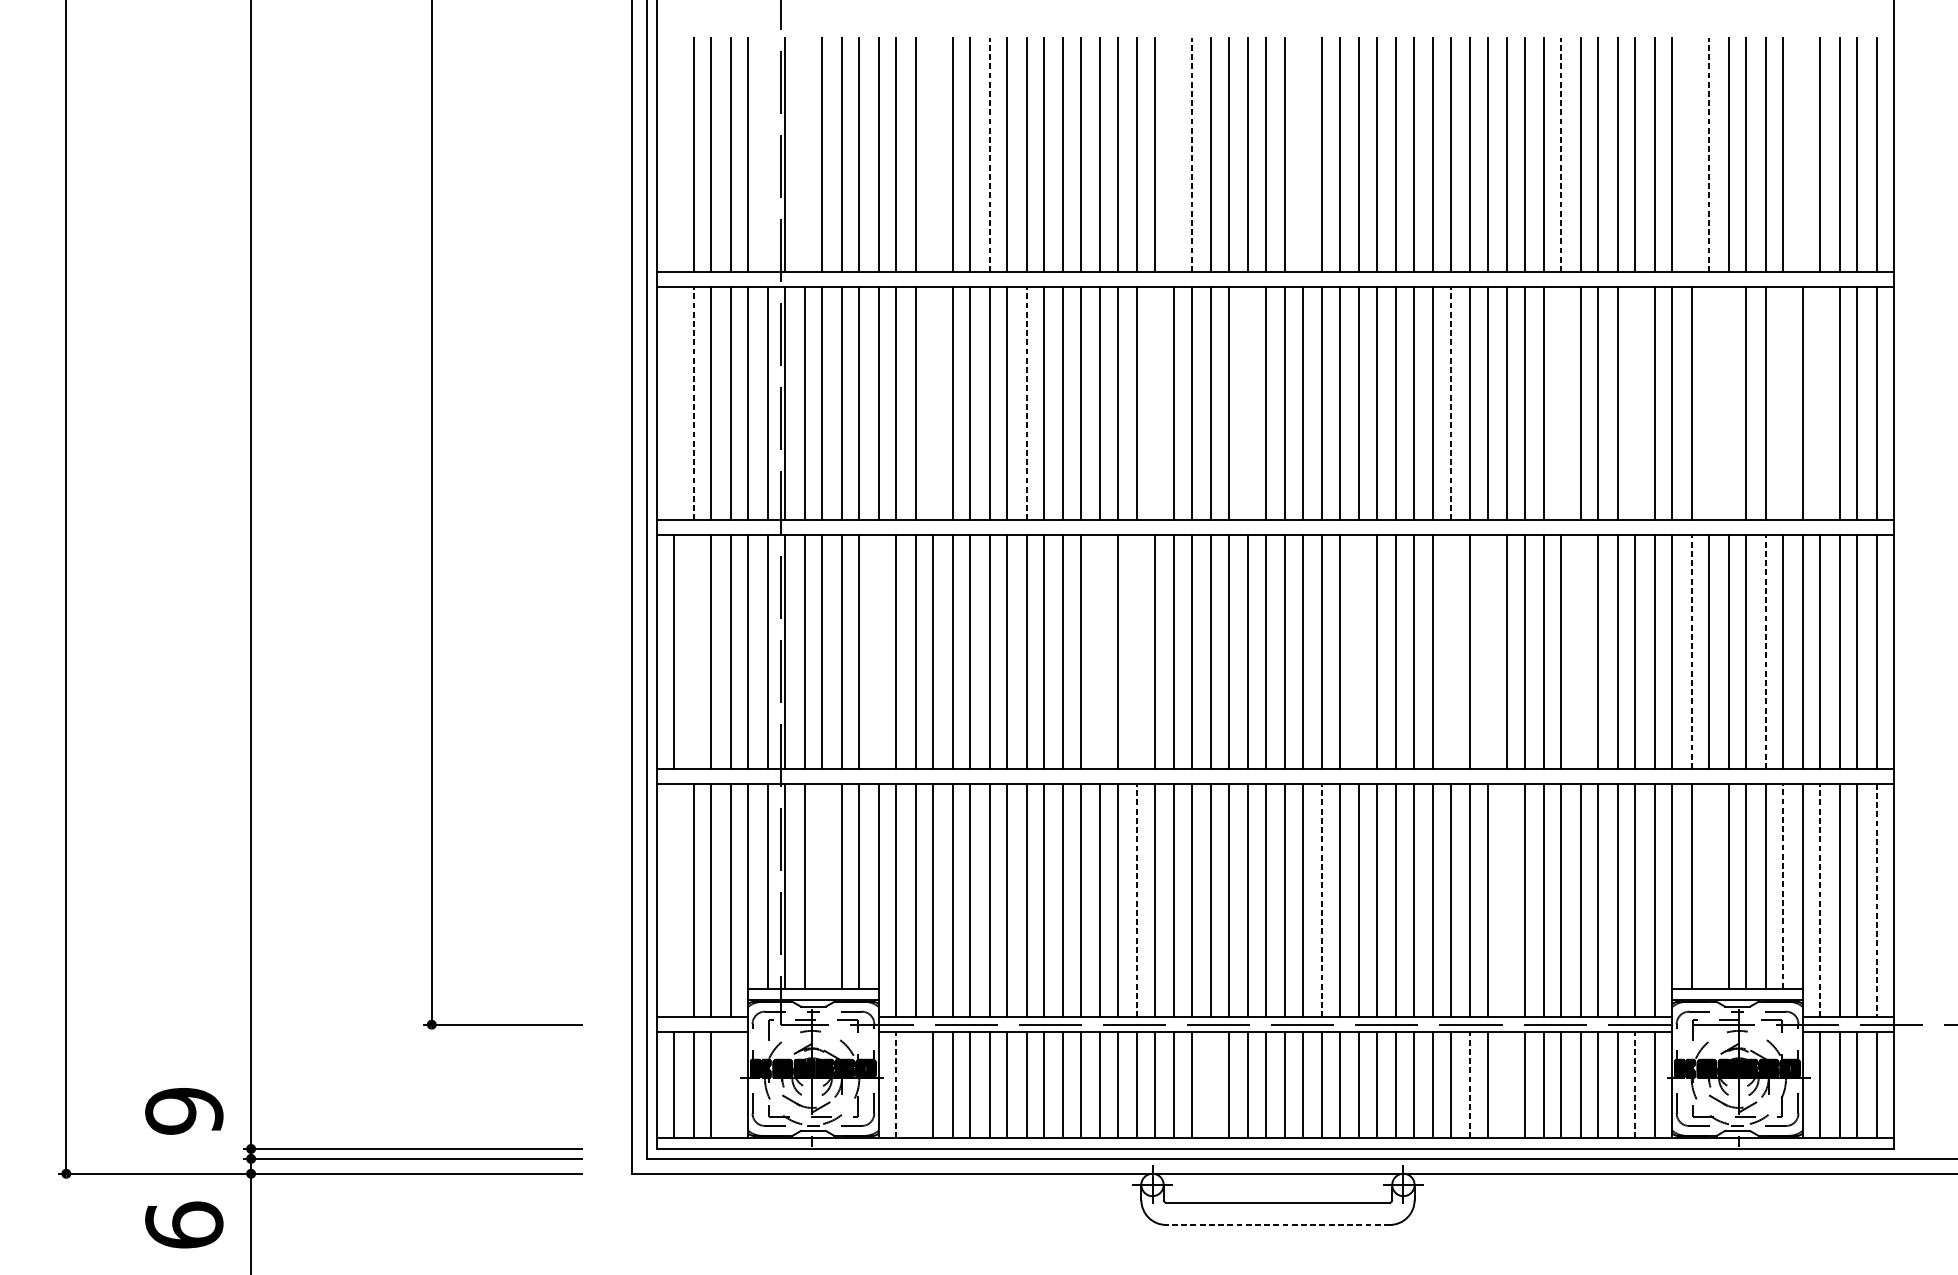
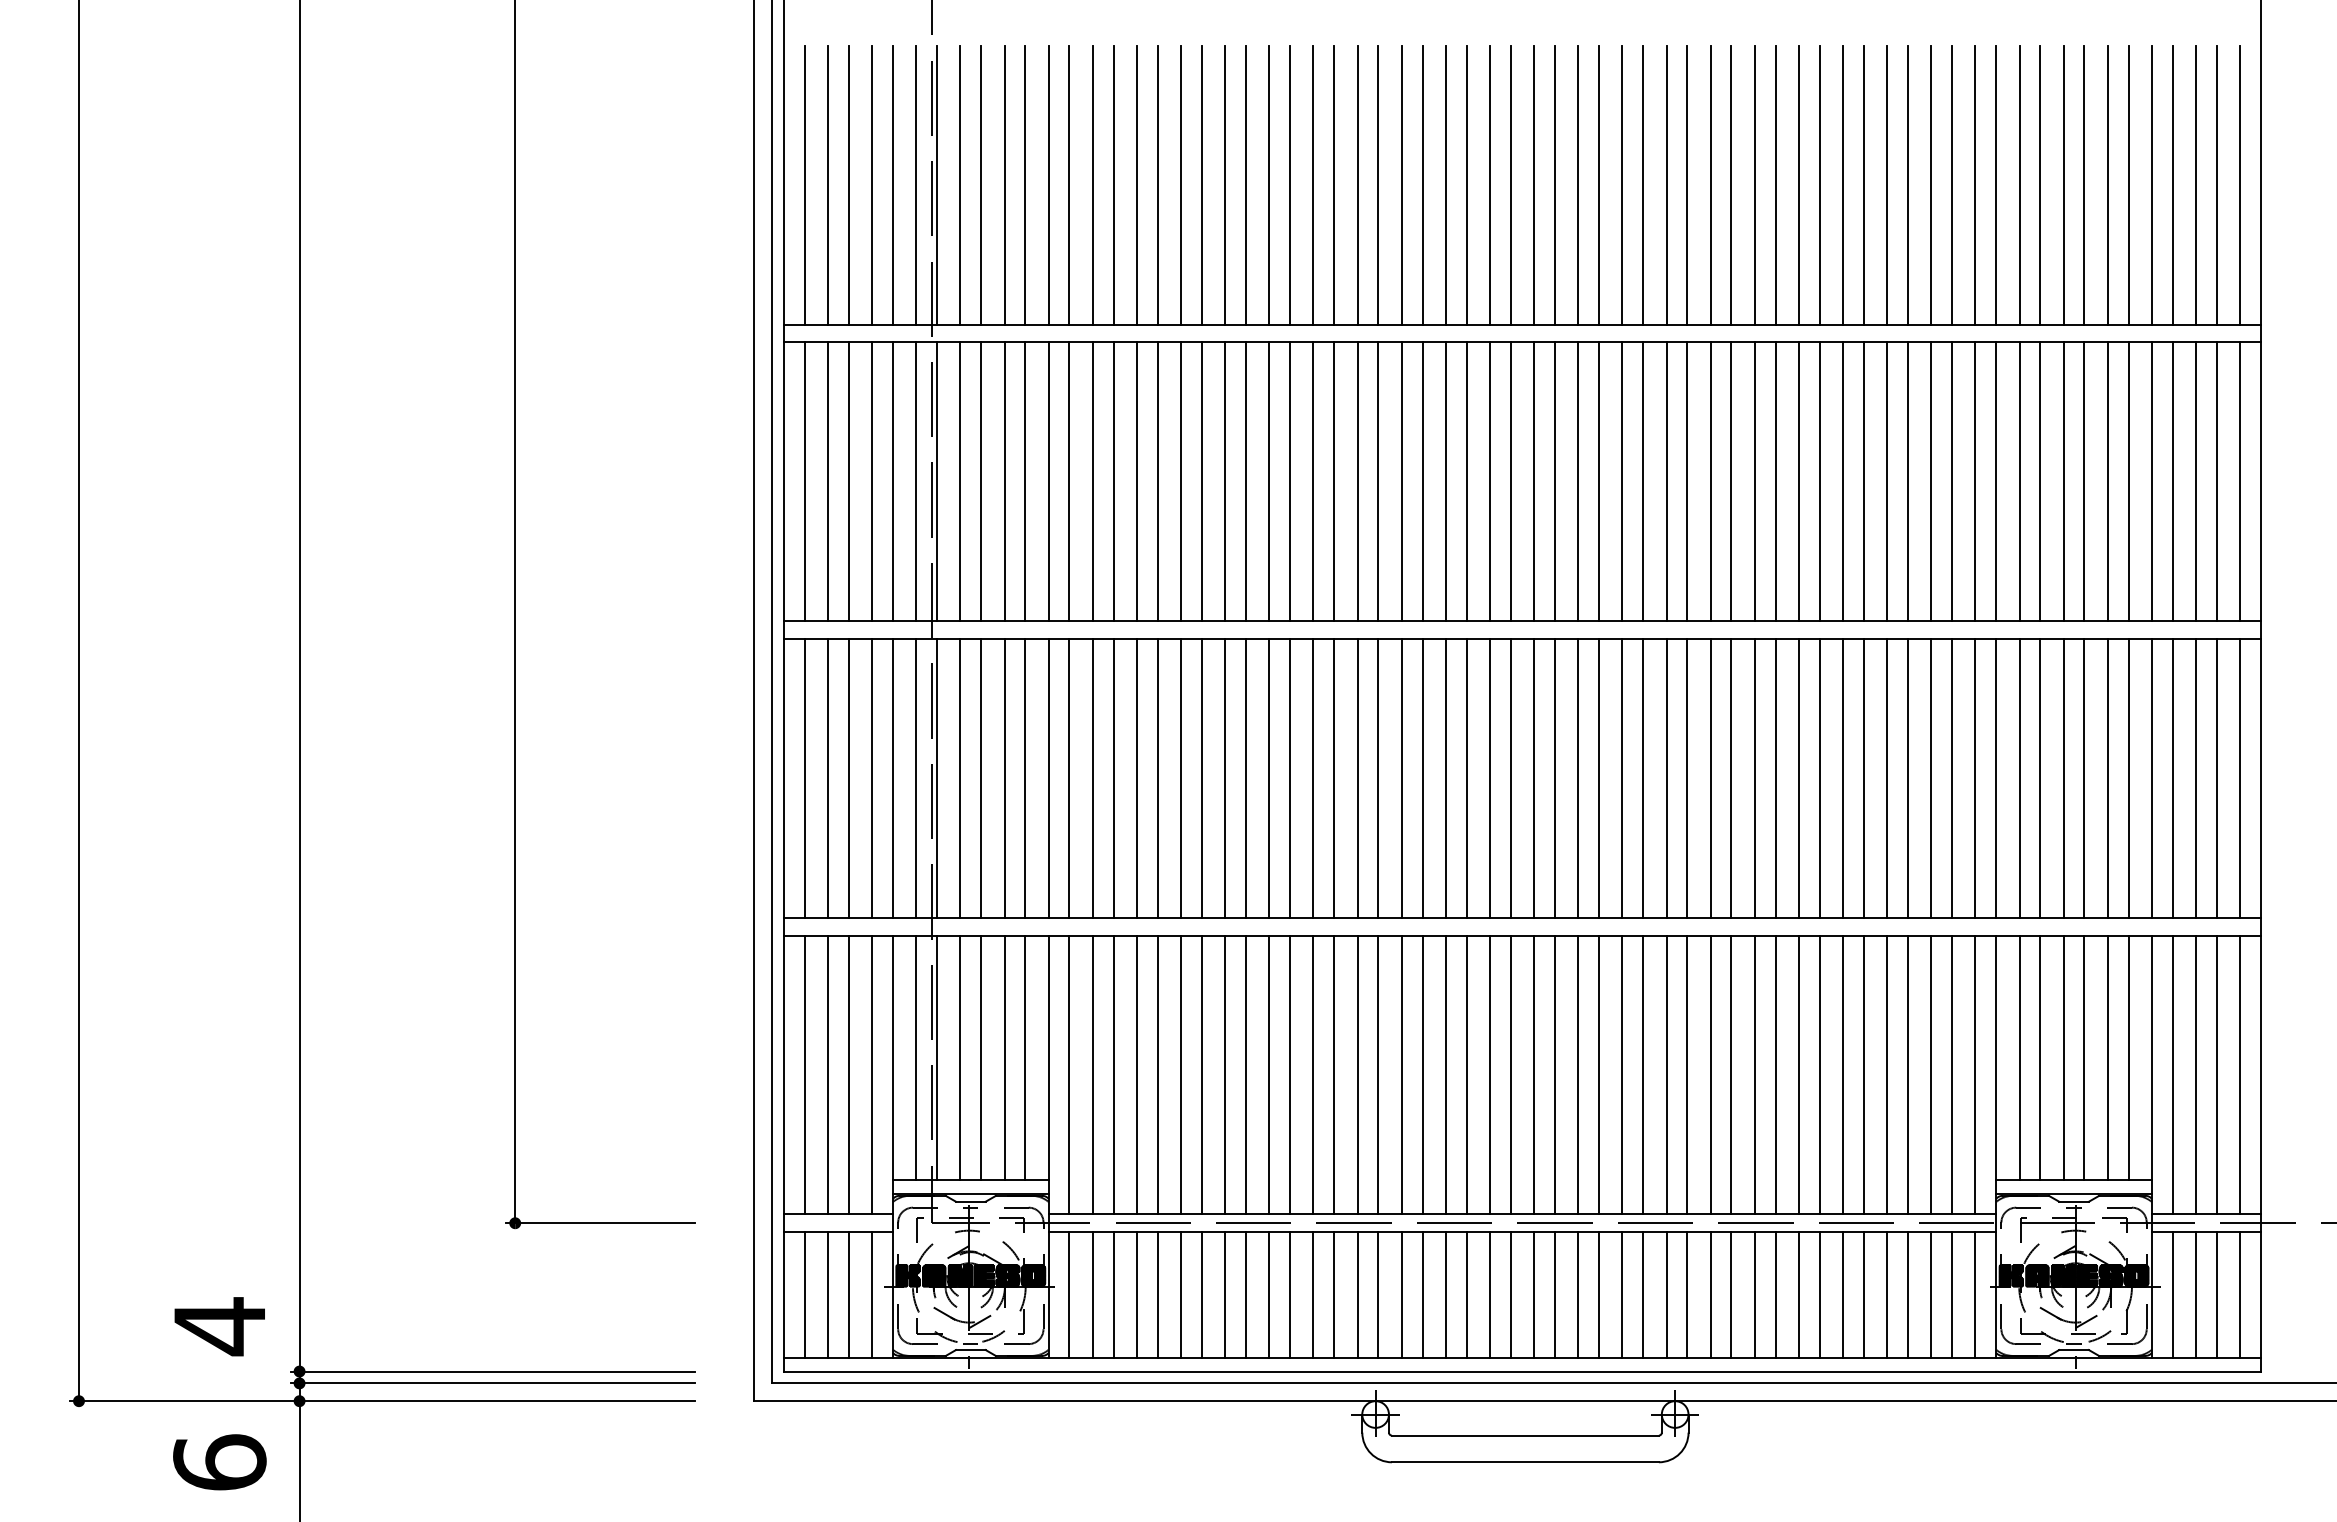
line: (674, 154) -> (804, 184), added
line: (767, 154) -> (916, 184), added
line: (804, 154) -> (960, 184), added
line: (932, 154) -> (1113, 184), added
line: (989, 154) -> (1181, 184), dashed -> solid
line: (1174, 154) -> (1401, 184), added
line: (1191, 154) -> (1422, 184), dashed -> solid
line: (1302, 154) -> (1554, 184), added
line: (1561, 154) -> (1863, 184), dashed -> solid
line: (1691, 154) -> (2019, 184), added
line: (1709, 154) -> (2040, 184), dashed -> solid
line: (1802, 154) -> (2151, 184), added
line: (674, 403) -> (804, 481), added
line: (694, 403) -> (828, 481), dashed -> solid
line: (932, 403) -> (1113, 481), added
line: (1026, 403) -> (1225, 481), dashed -> solid
line: (1154, 403) -> (1378, 481), added
line: (1248, 403) -> (1490, 481), added
line: (1450, 403) -> (1731, 481), dashed -> solid
line: (1561, 403) -> (1863, 481), added
line: (1635, 403) -> (1952, 481), added
line: (1709, 403) -> (2040, 481), added
line: (1728, 403) -> (2063, 481), added
line: (1783, 403) -> (2128, 481), added
line: (1820, 403) -> (2172, 481), added
line: (694, 651) -> (828, 777), added
line: (878, 651) -> (1048, 777), added
line: (1100, 651) -> (1313, 777), added
line: (1137, 651) -> (1357, 777), added
line: (1359, 651) -> (1622, 777), added
line: (1450, 651) -> (1731, 777), added
line: (1487, 651) -> (1775, 777), added
line: (1581, 651) -> (1887, 777), added
line: (1691, 651) -> (2019, 777), dashed -> solid
line: (1765, 651) -> (2107, 777), dashed -> solid
line: (822, 885) -> (981, 1057), added
line: (1709, 885) -> (2040, 1057), added
line: (1783, 885) -> (2128, 1057), dashed -> solid
line: (674, 900) -> (804, 1074), added
line: (1137, 900) -> (1357, 1074), dashed -> solid
line: (1322, 900) -> (1578, 1074), dashed -> solid
line: (1506, 900) -> (1798, 1074), added
line: (1820, 900) -> (2172, 1074), dashed -> solid
line: (1877, 900) -> (2240, 1075), dashed -> solid
line: (896, 1084) -> (1069, 1294), dashed -> solid
line: (1469, 1084) -> (1754, 1294), dashed -> solid
line: (1635, 1084) -> (1952, 1294), dashed -> solid
line: (731, 1085) -> (872, 1295), added
line: (915, 1085) -> (1092, 1295), added
line: (1211, 1085) -> (1445, 1295), added
line: (1506, 1085) -> (1798, 1295), added
text: (184, 1111) -> (219, 1326), 9 -> 4
line: (1277, 1225) -> (1524, 1462), dashed -> solid

